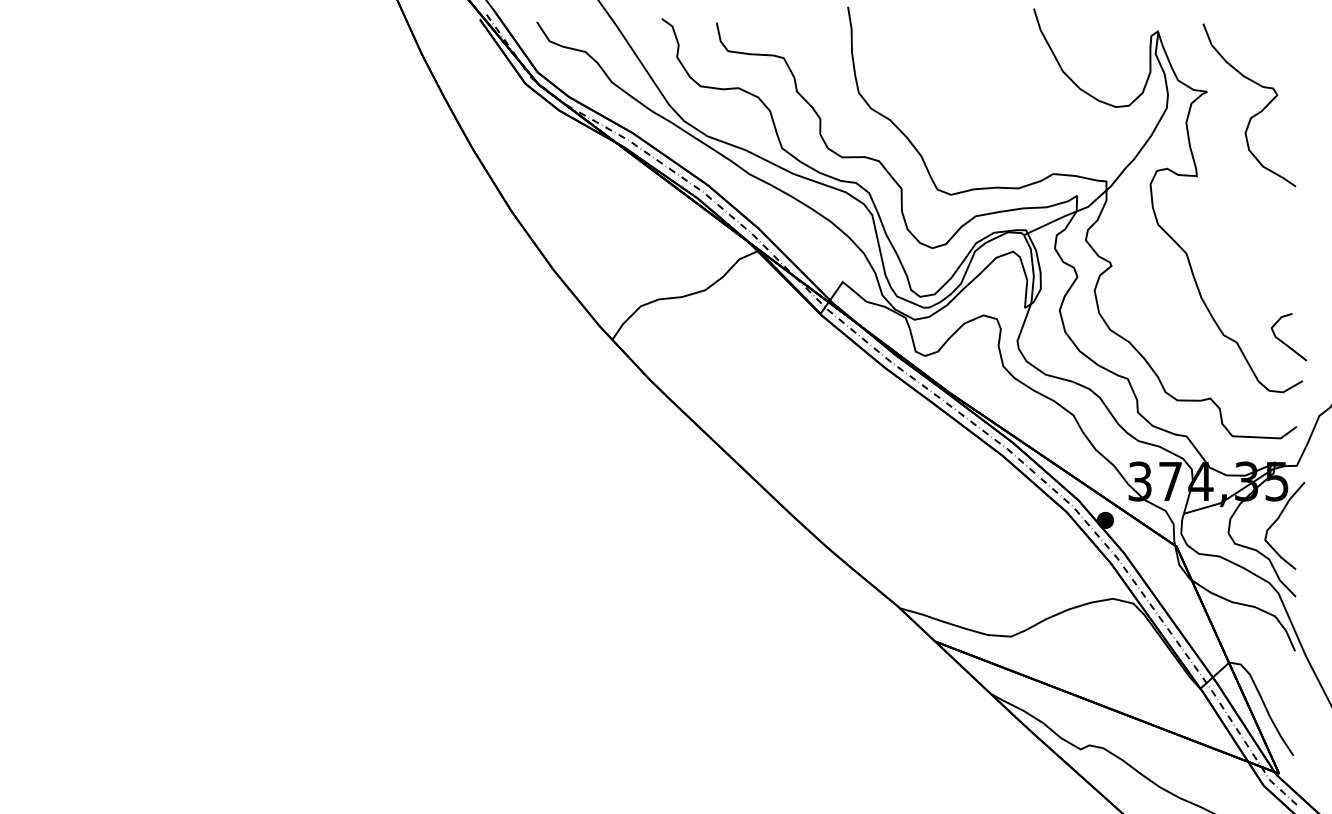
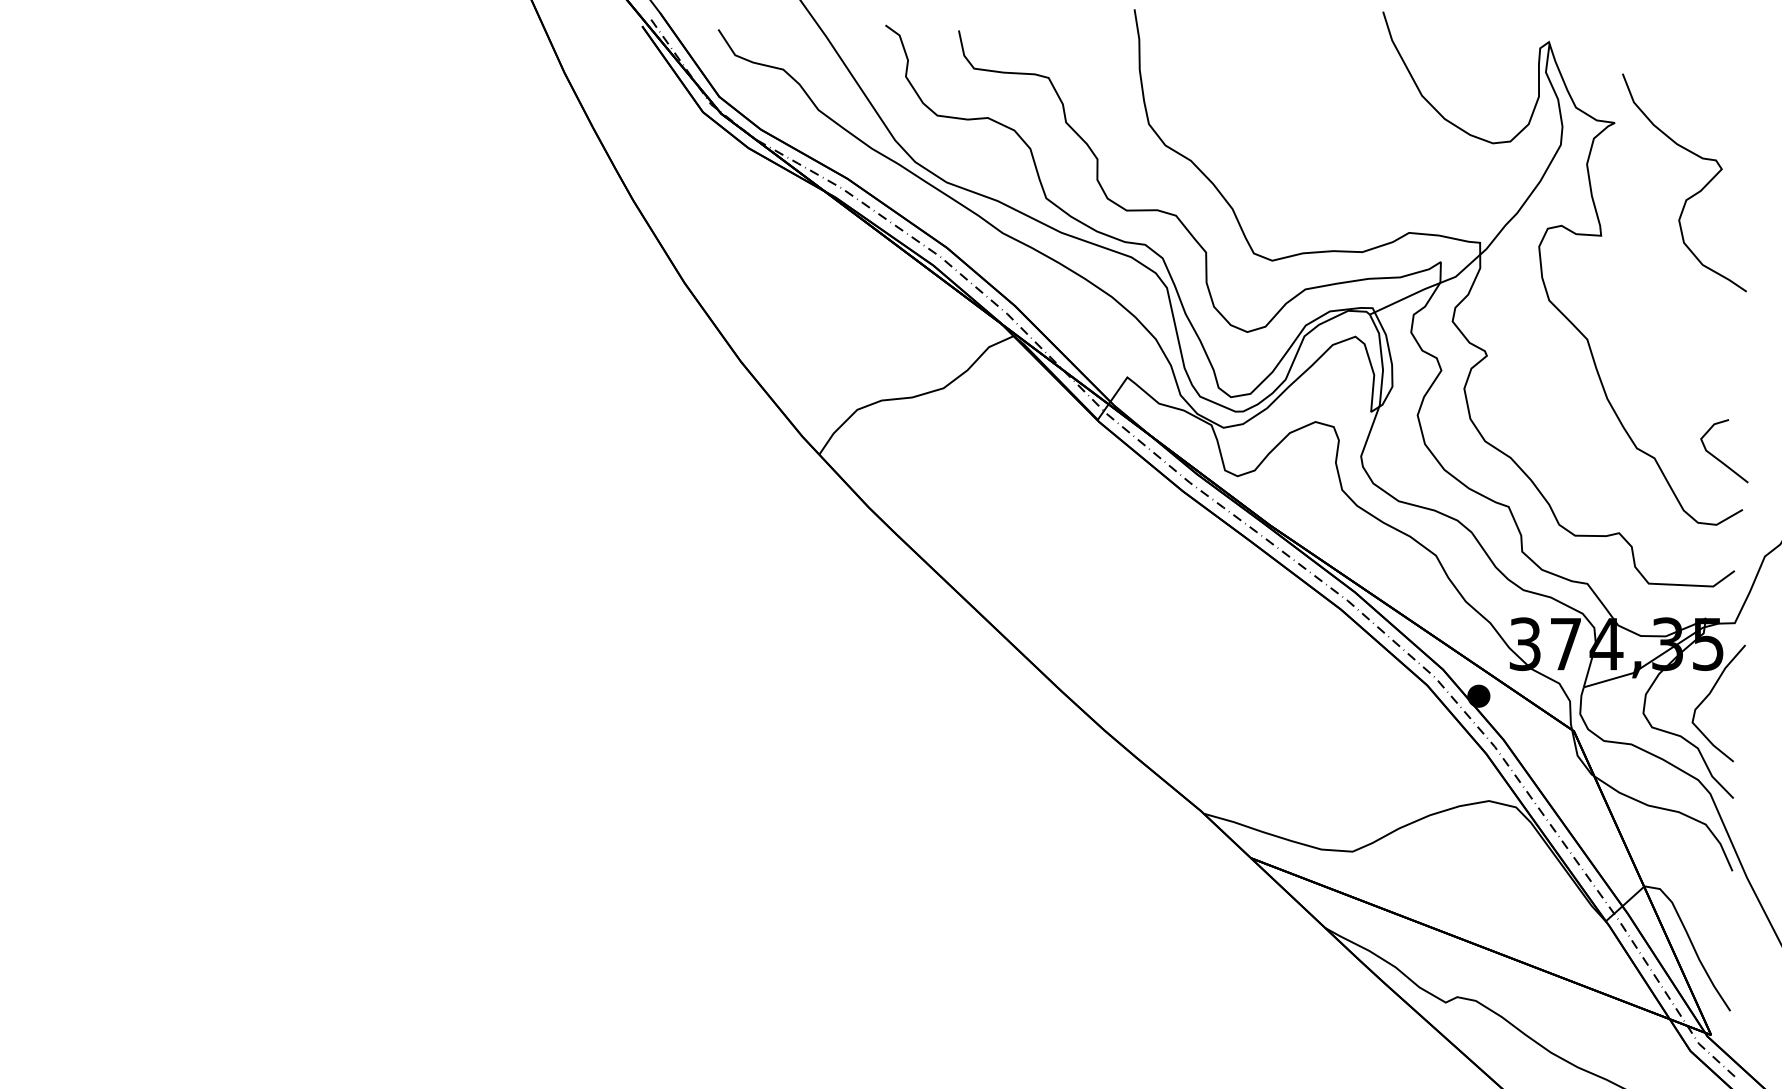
curve: (1254, 114) -> (1691, 195), moved

